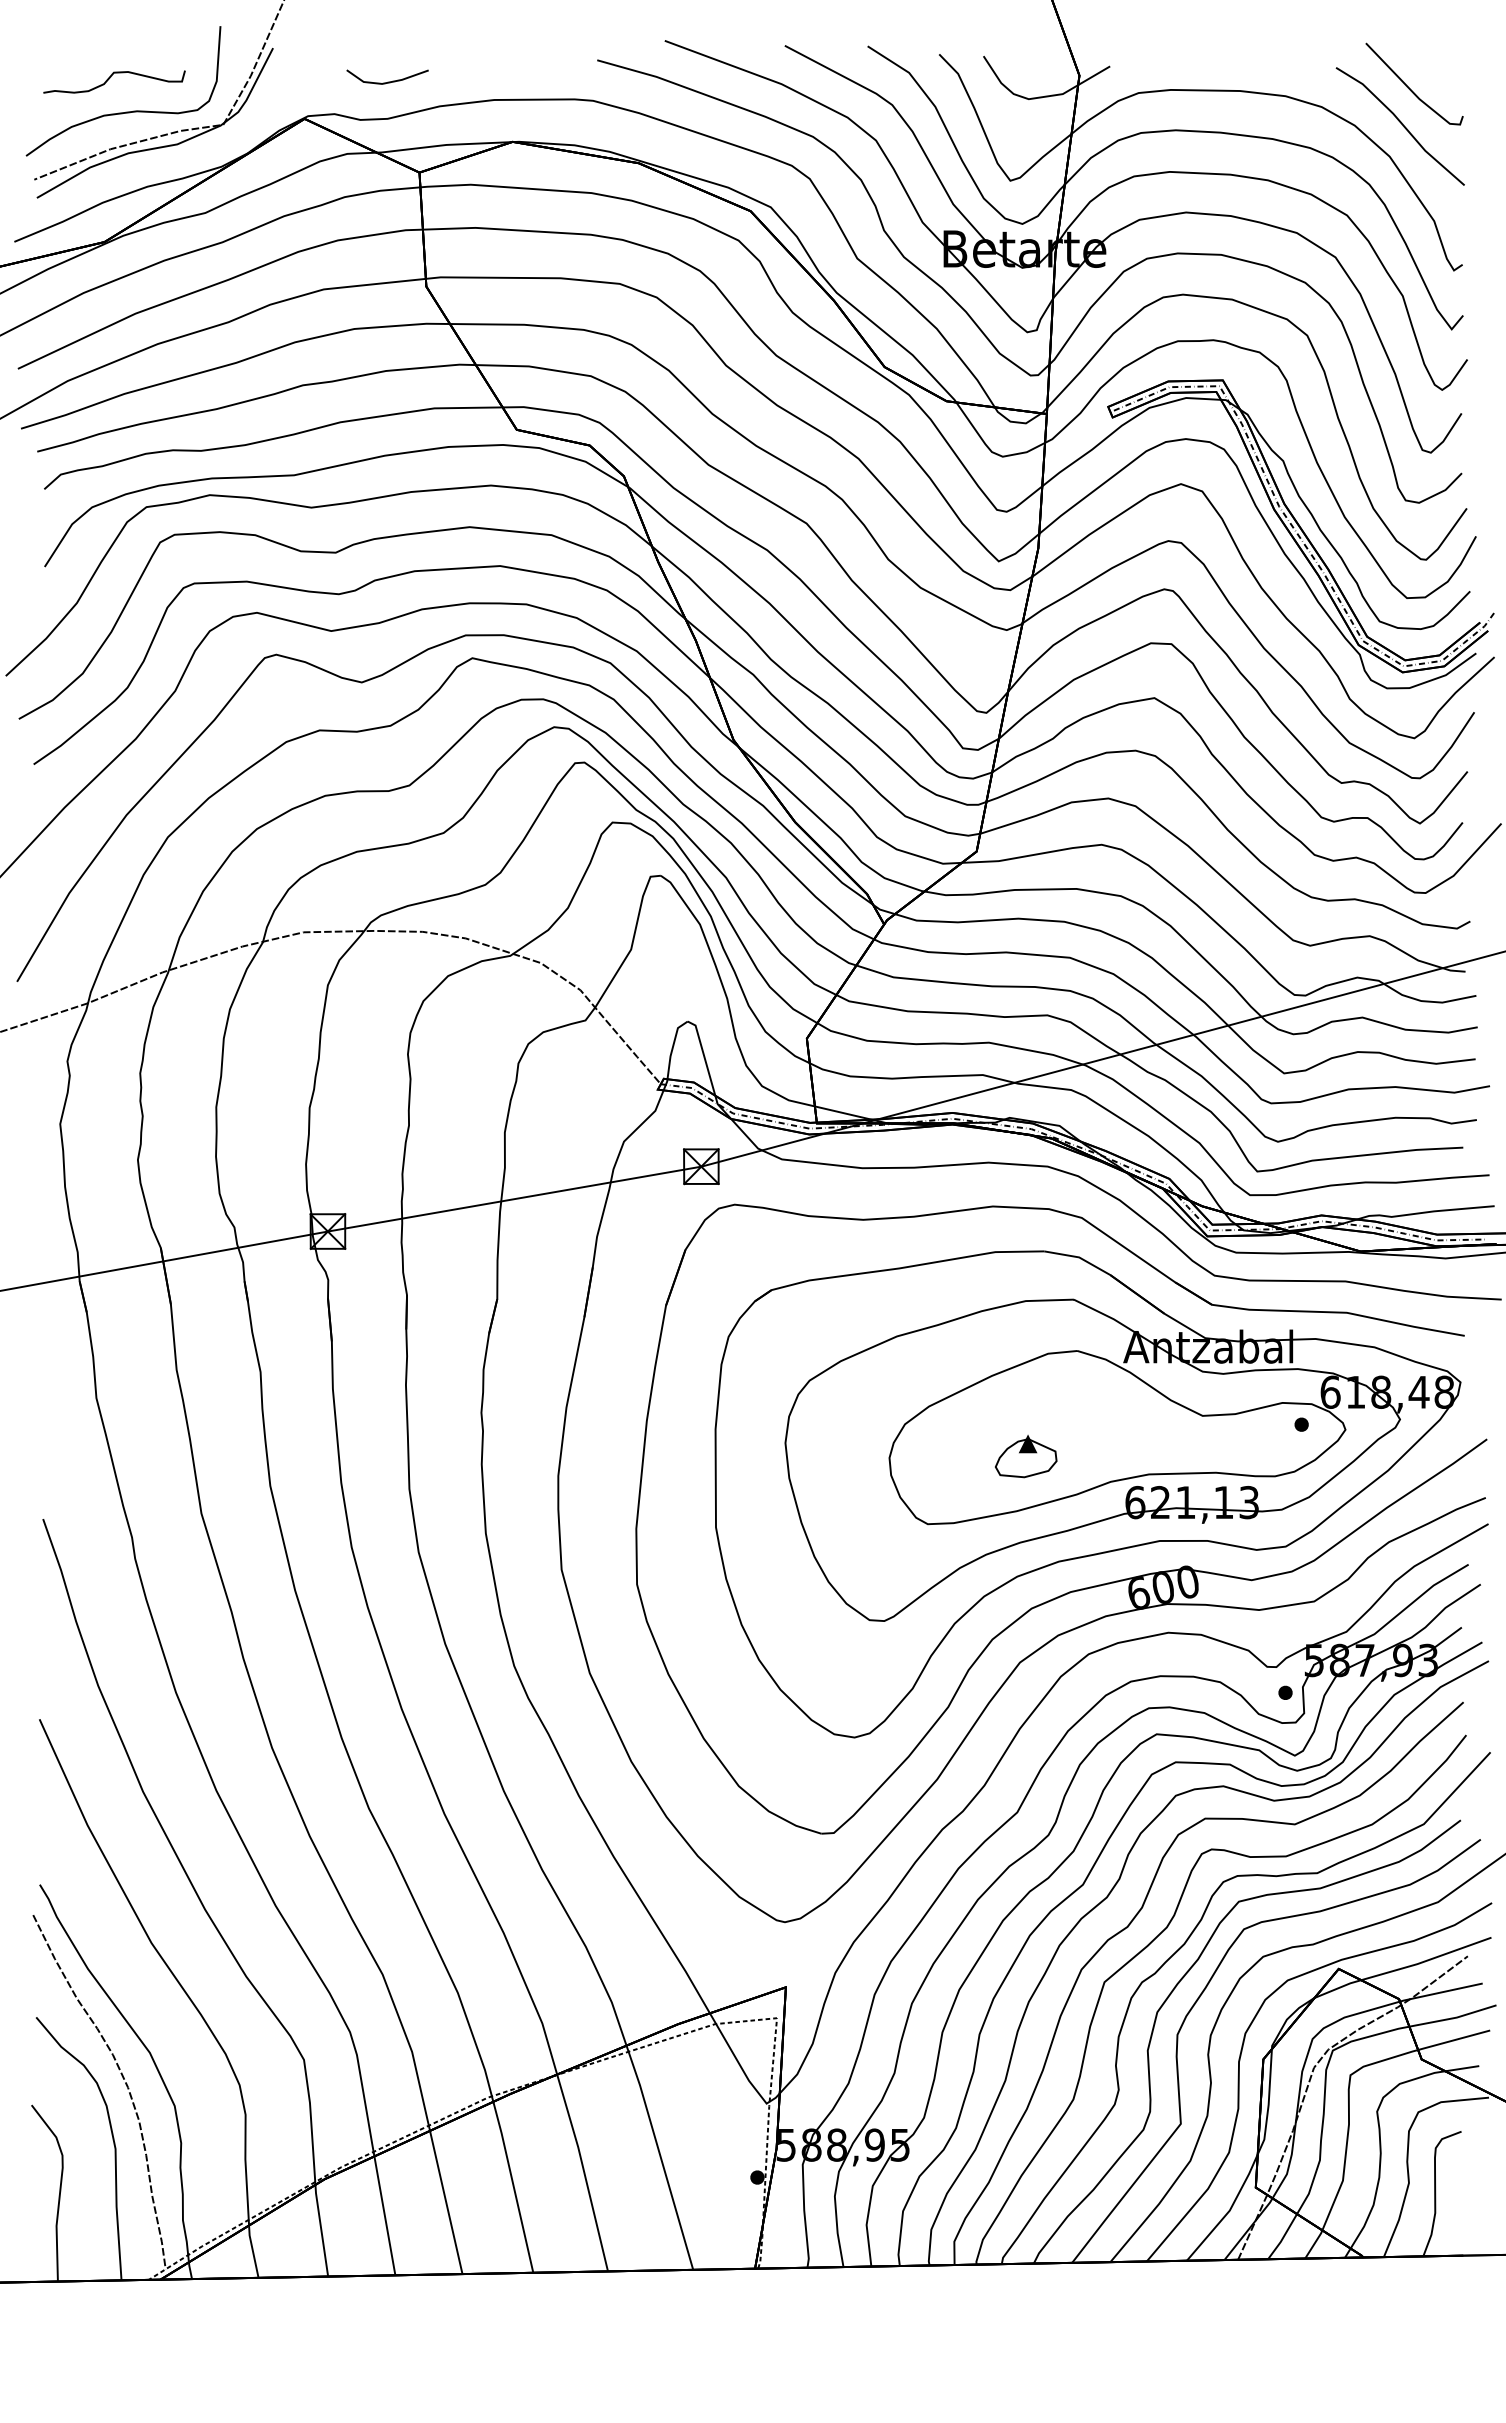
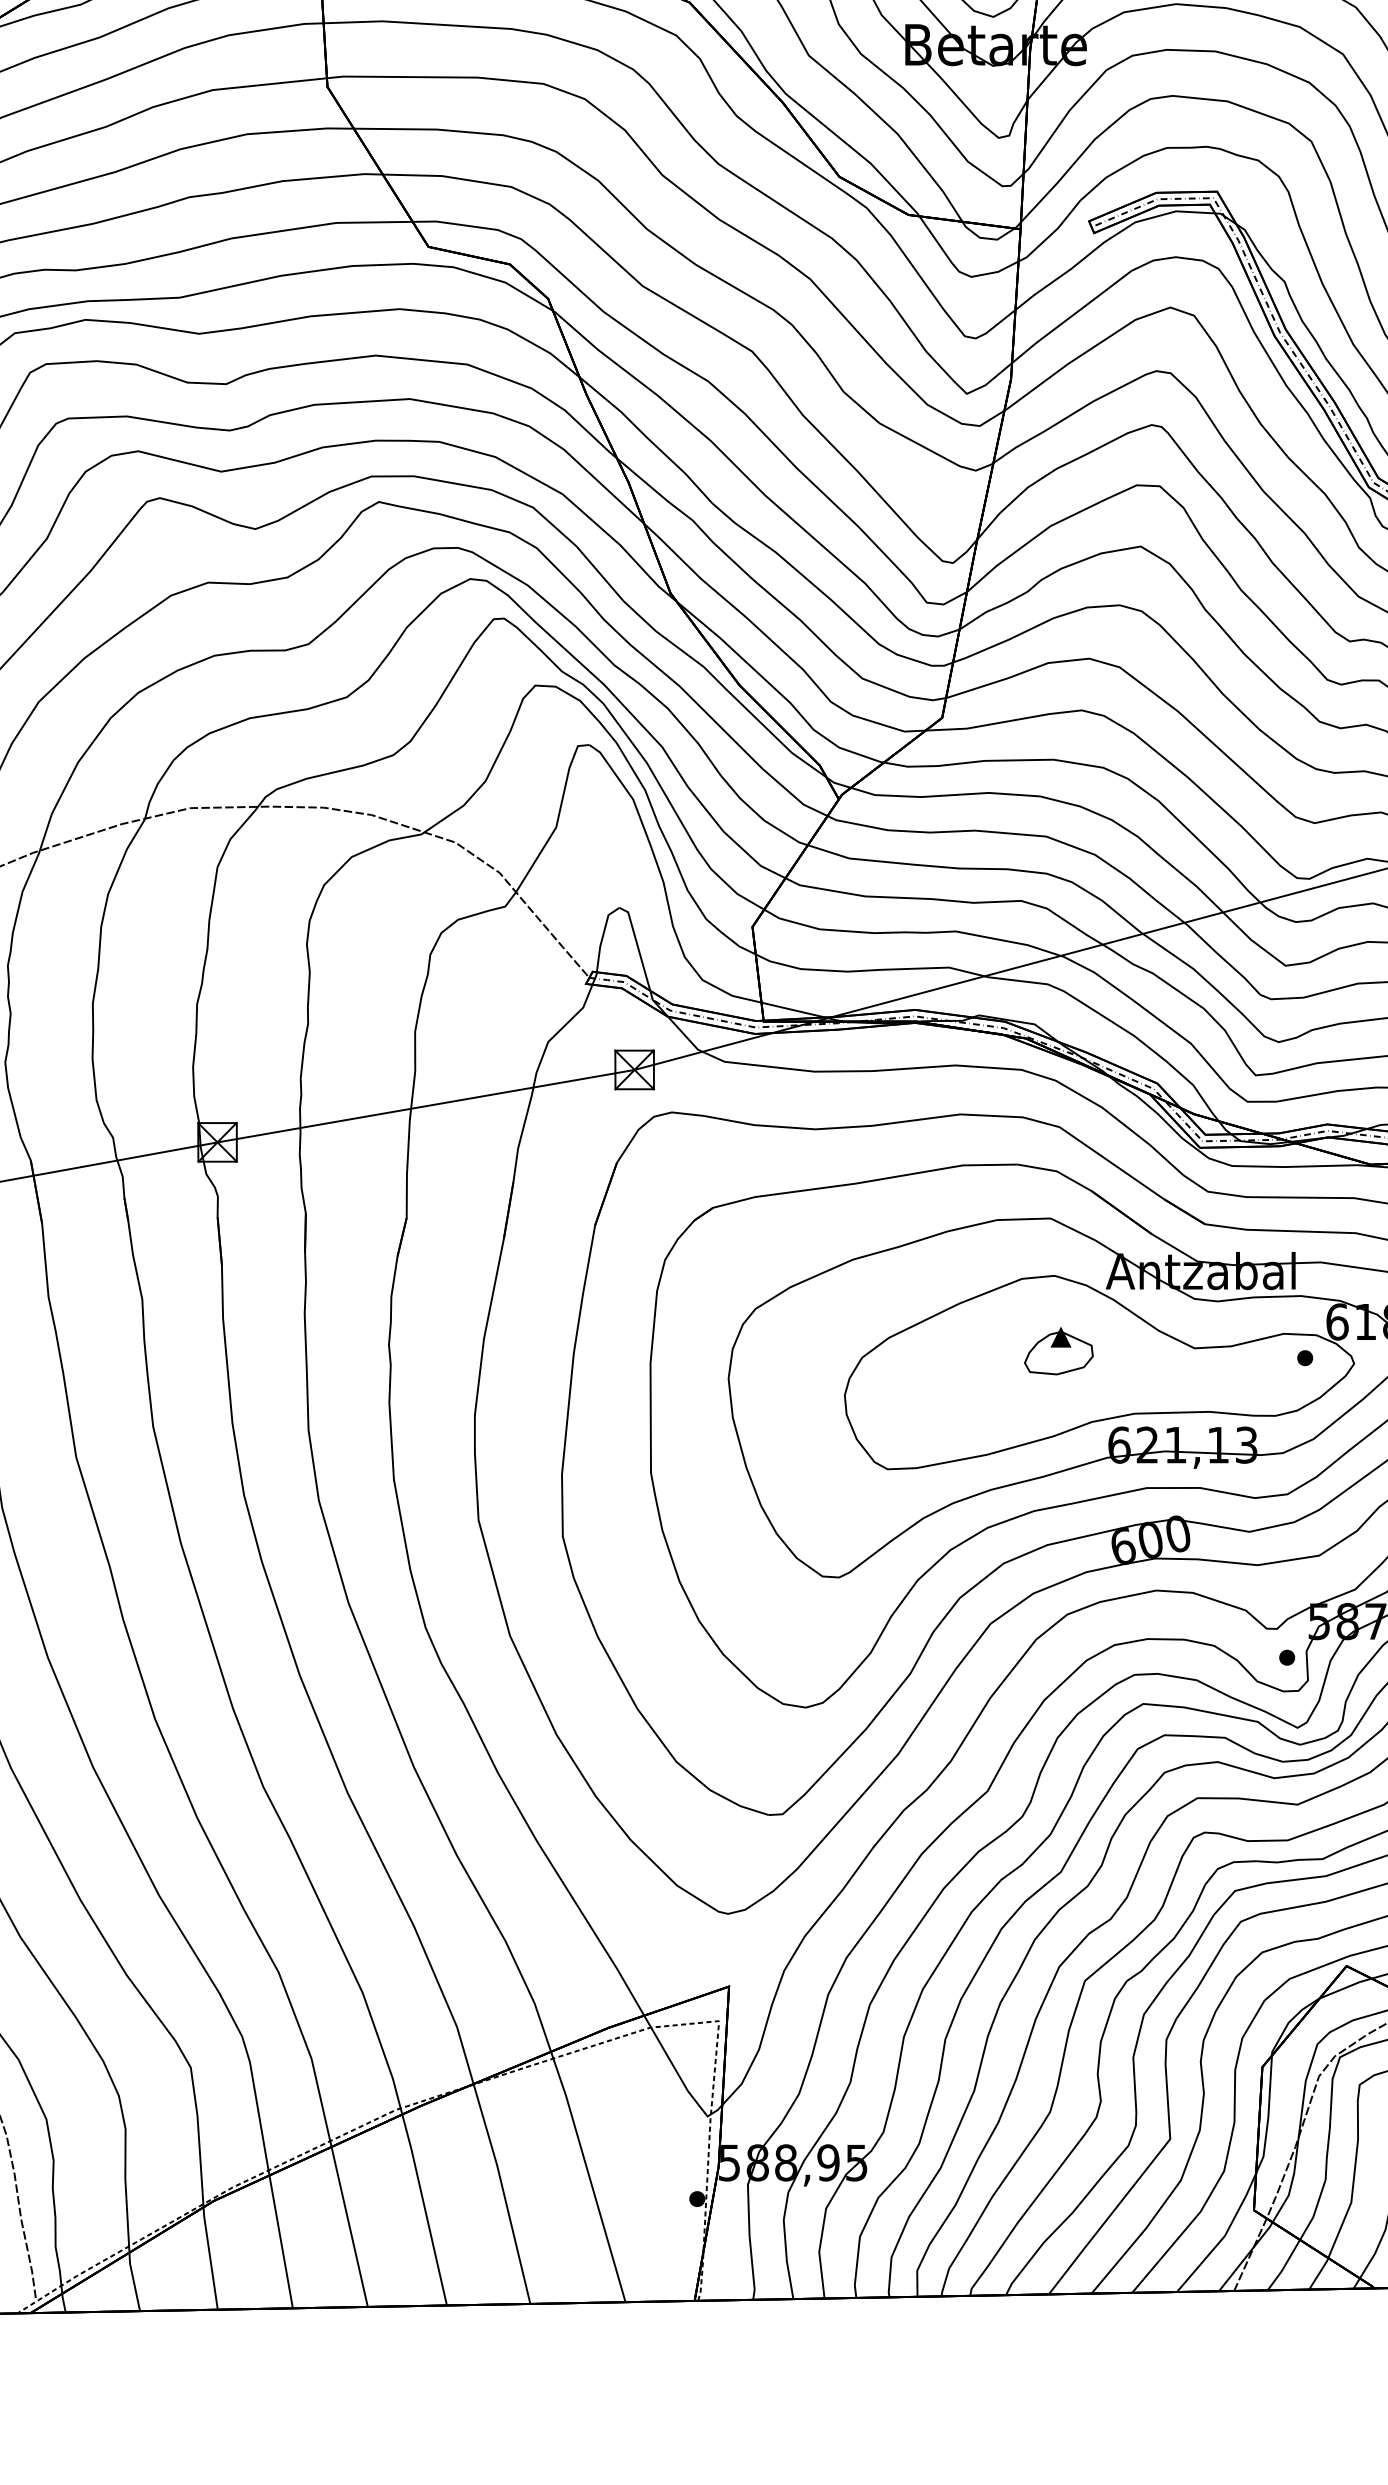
part: (1026, 1456) -> (1059, 1351), moved

